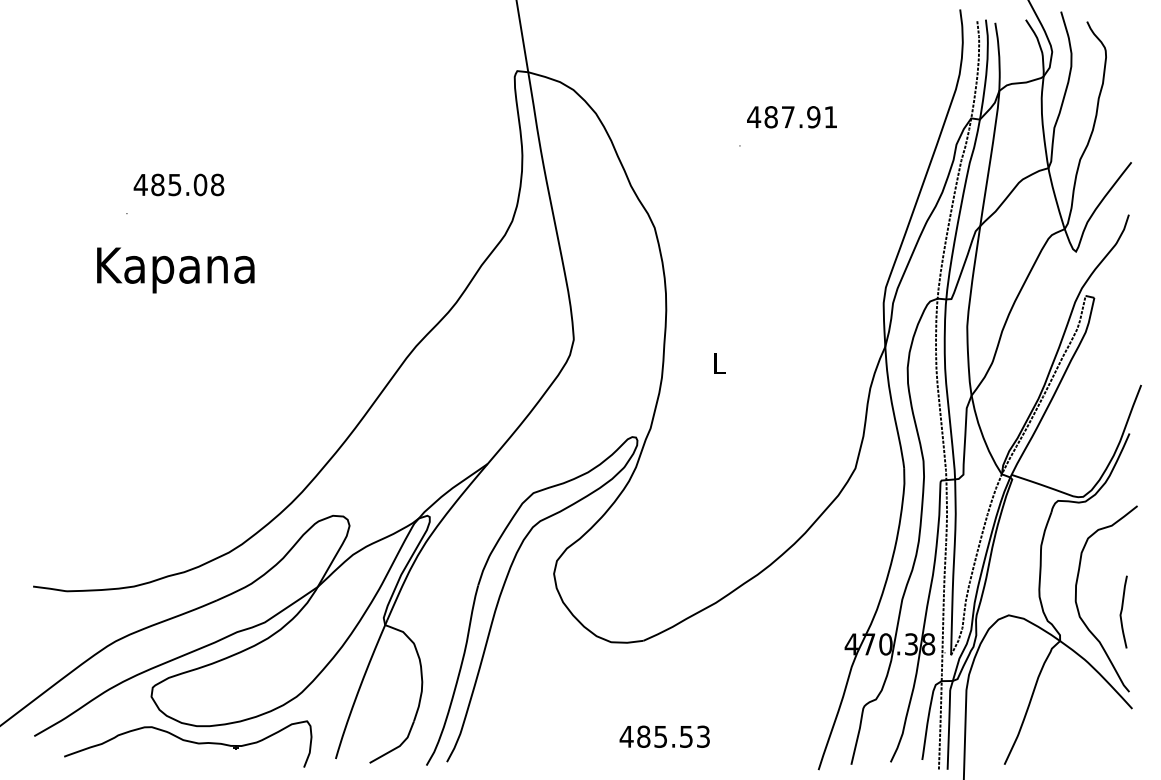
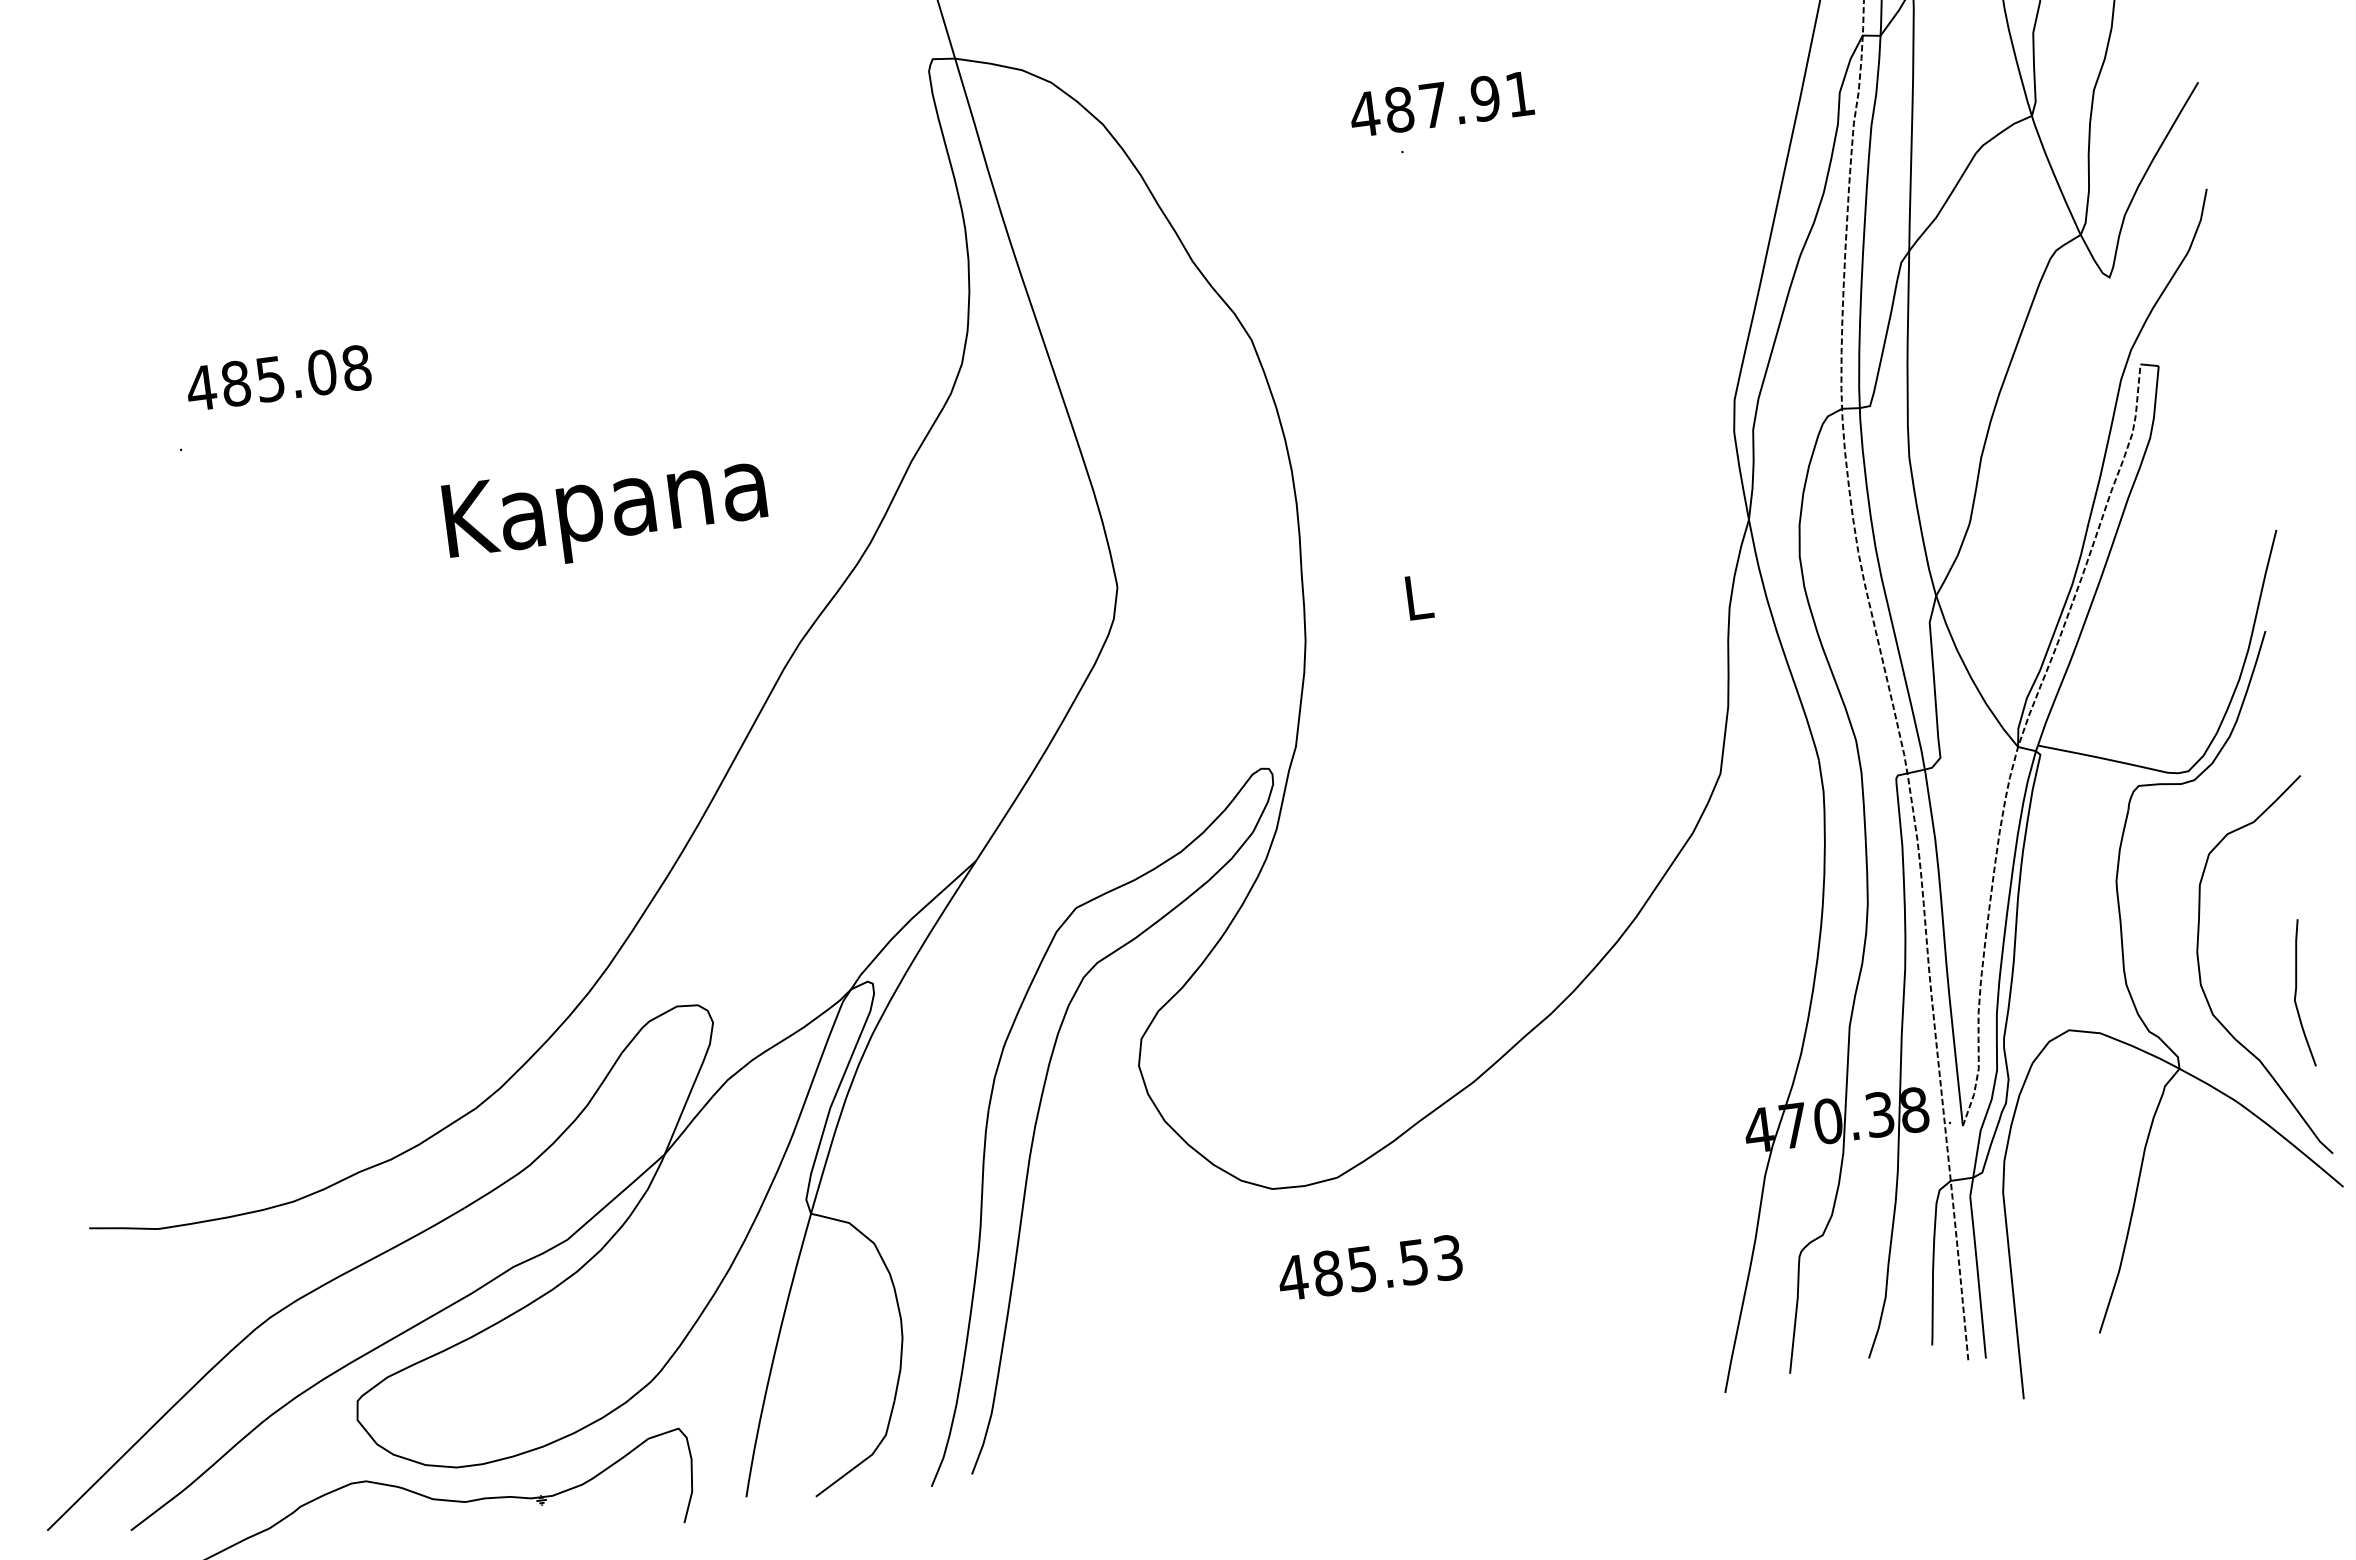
text: (791, 117) -> (1440, 105), moved
text: (175, 270) -> (605, 511), moved
text: (664, 736) -> (1369, 1267), moved

